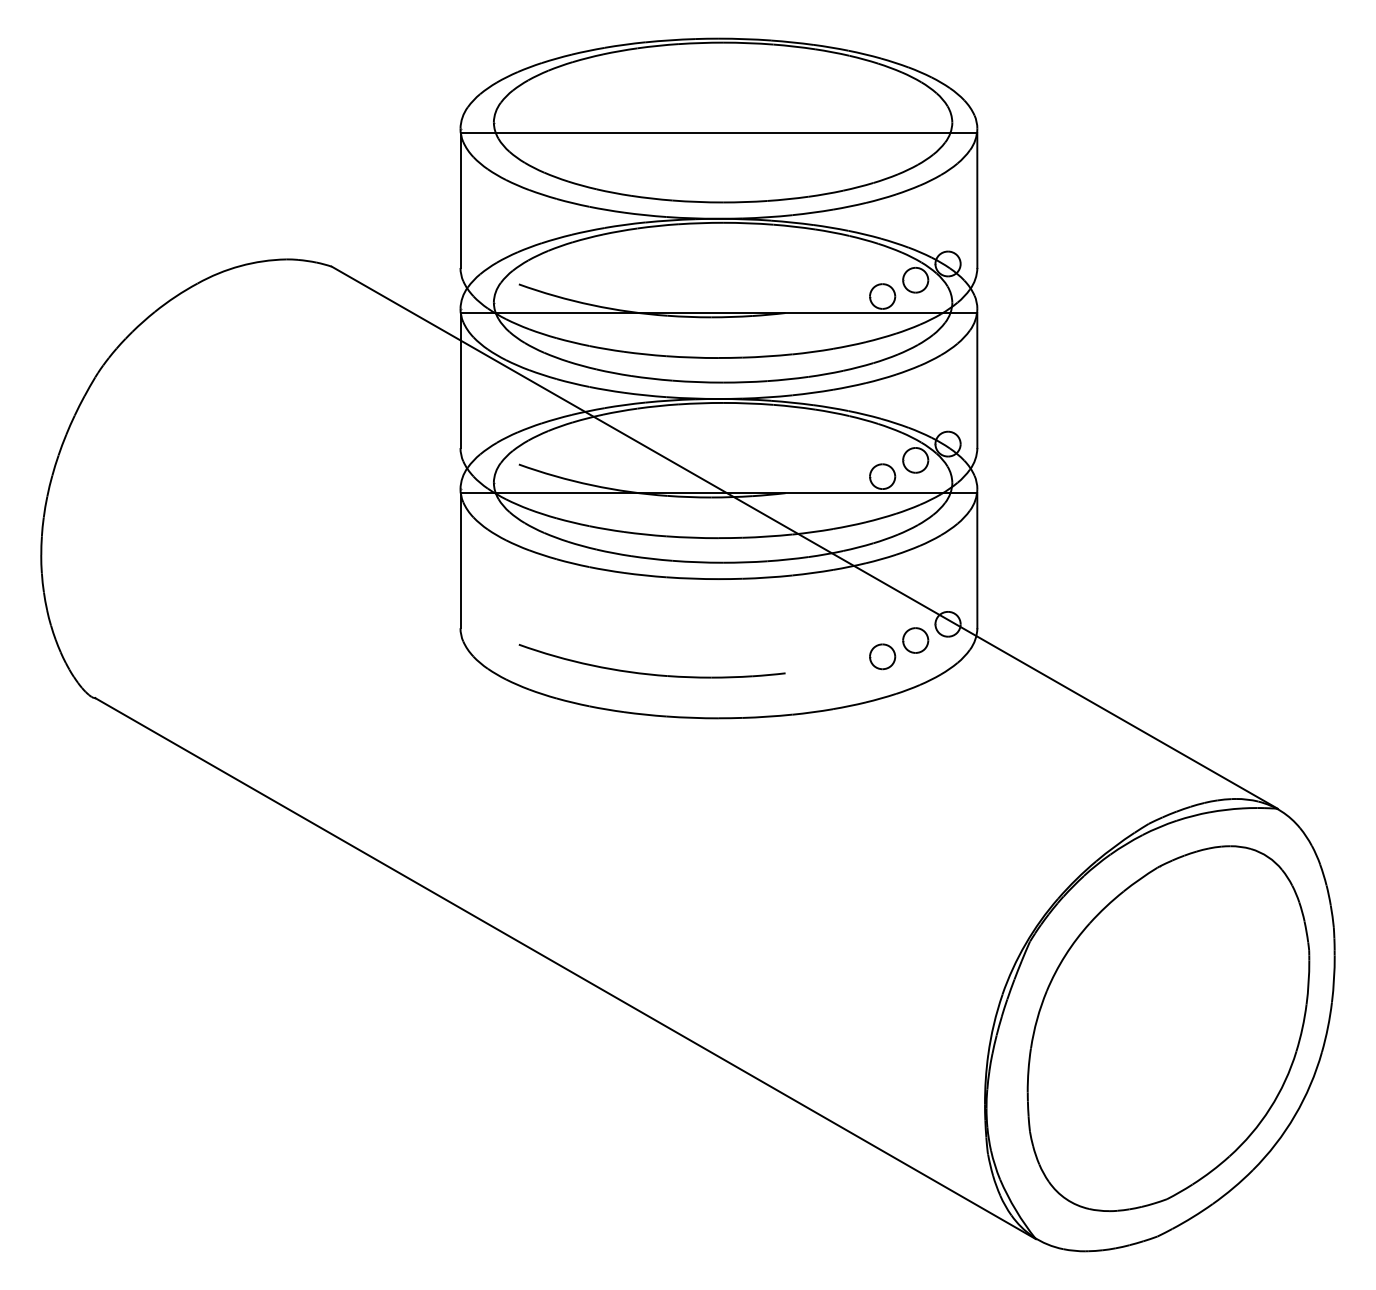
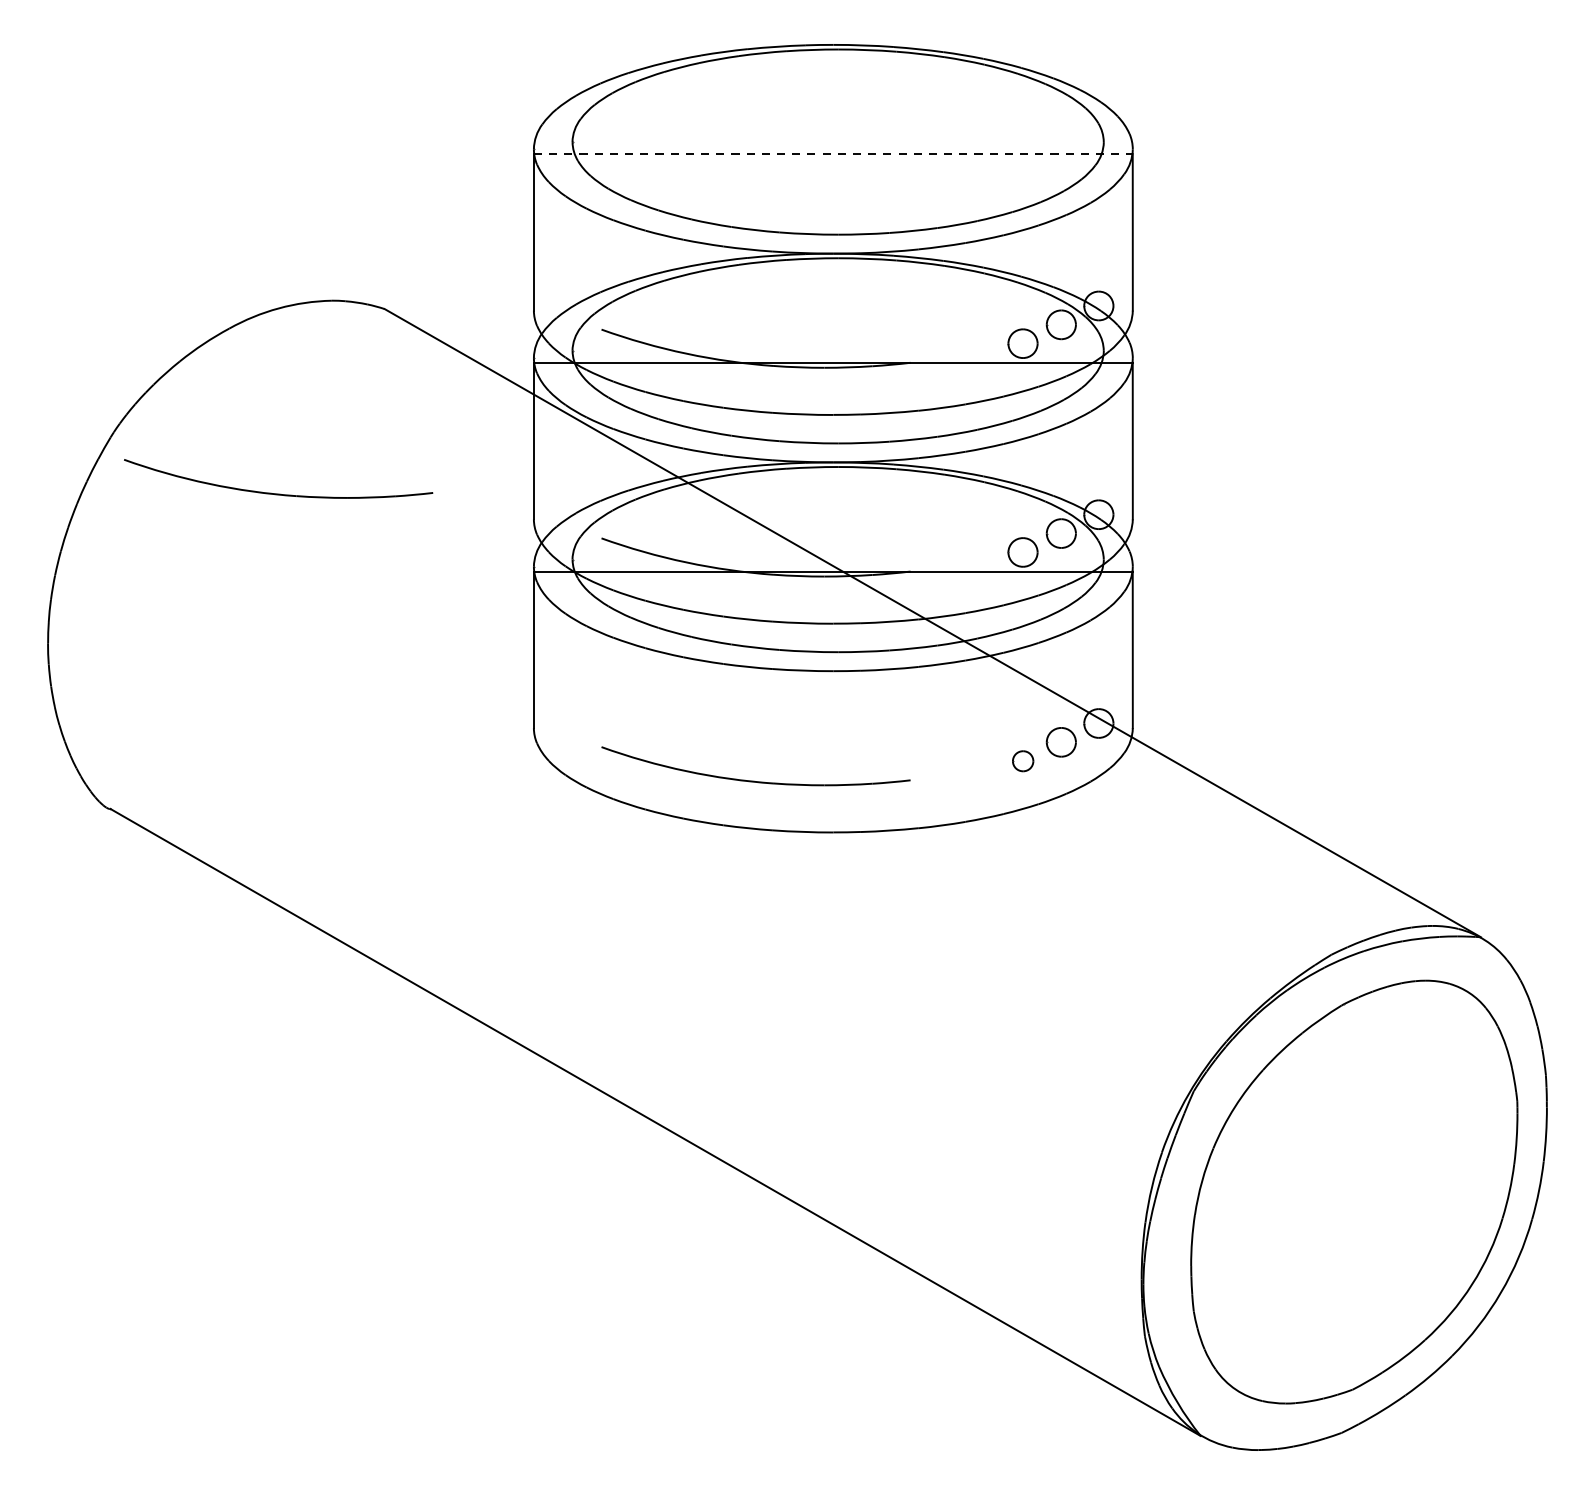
line: (719, 132) -> (834, 153), solid -> dashed
part: (239, 425) -> (277, 493), added
part: (882, 656) -> (1022, 760), size x0.7

